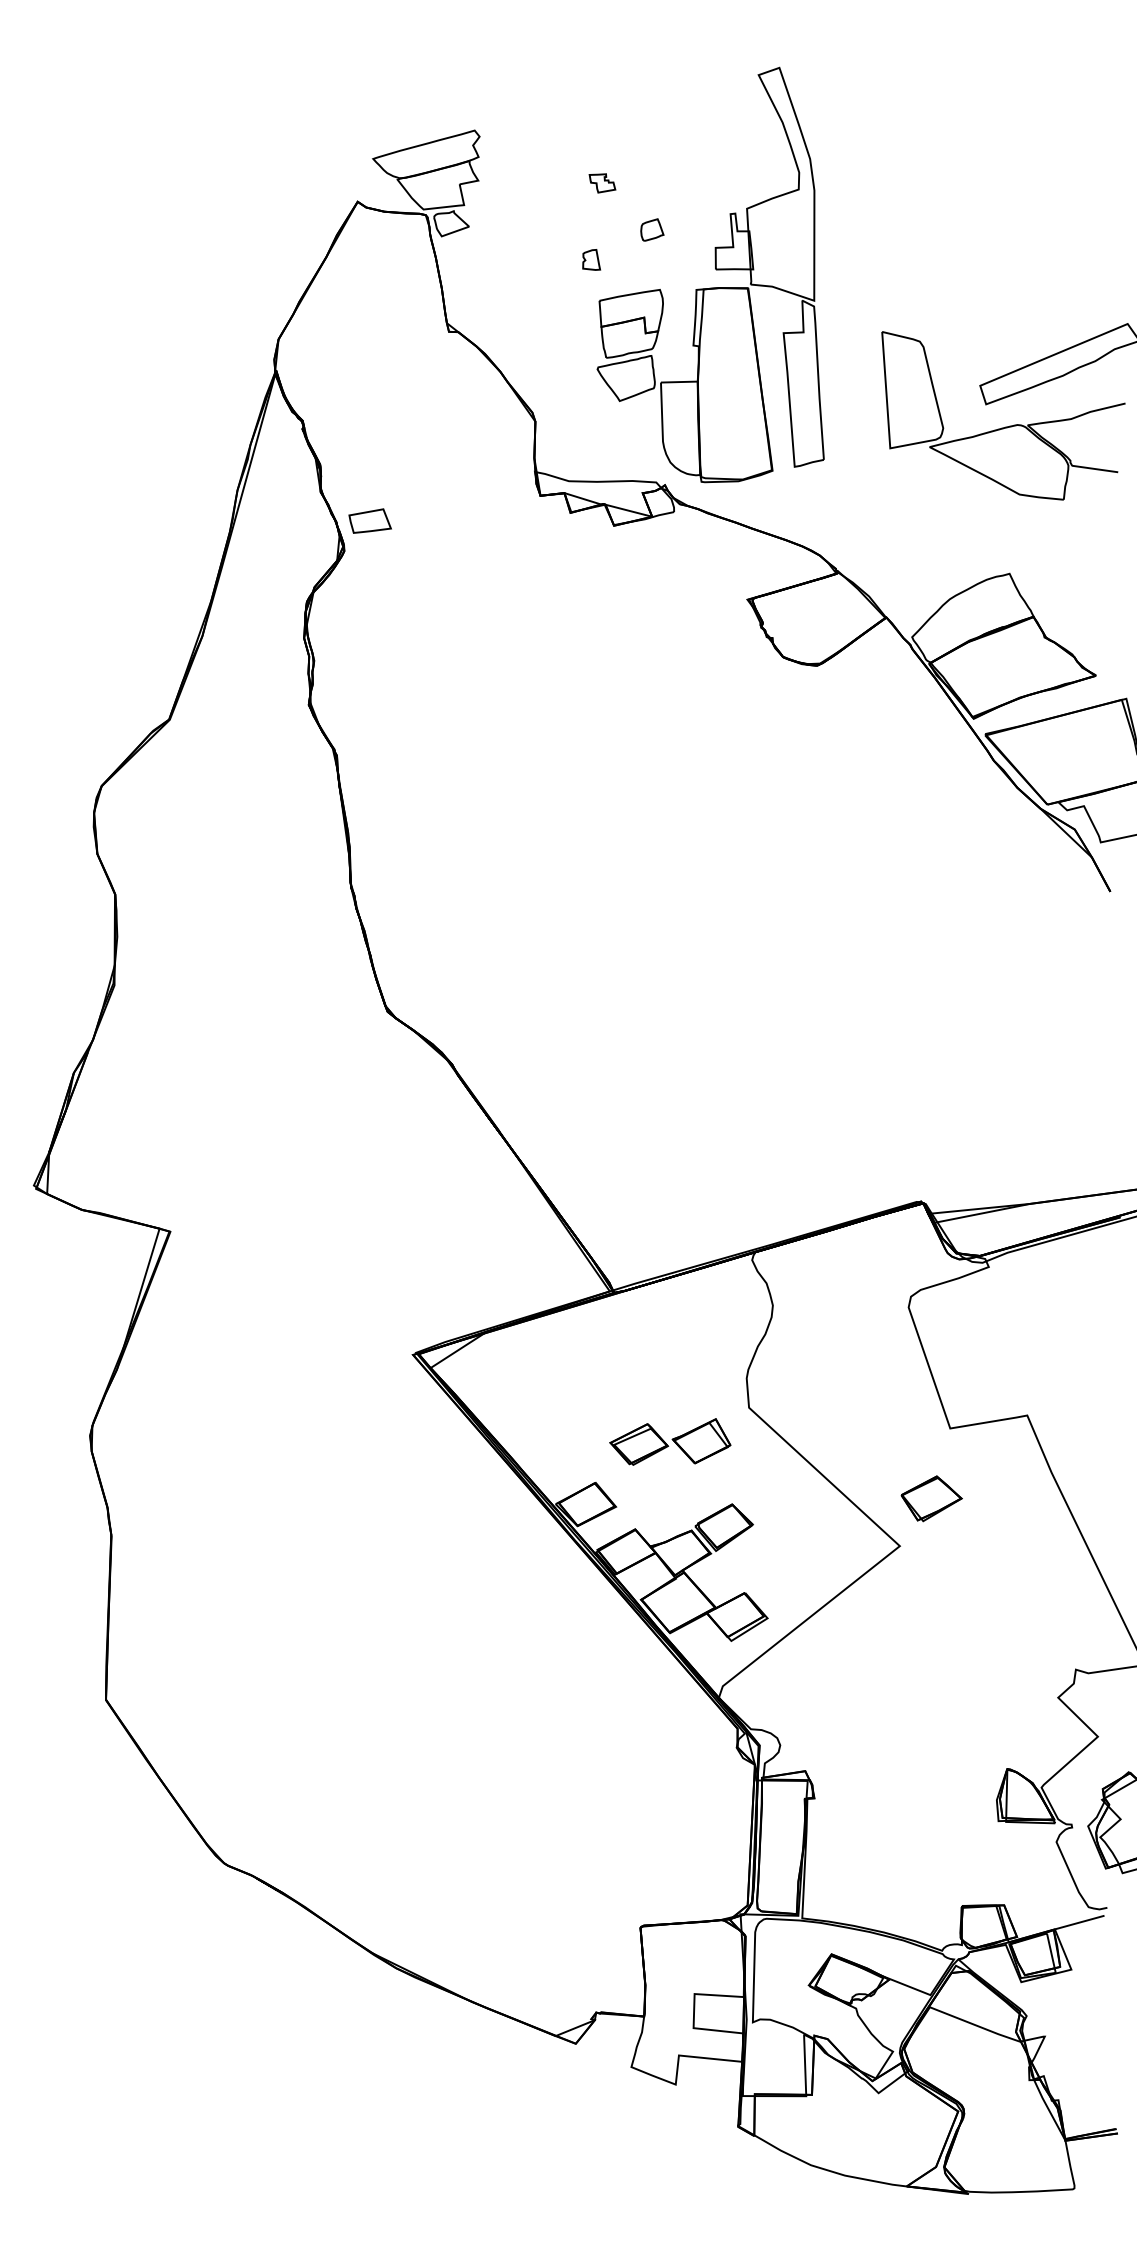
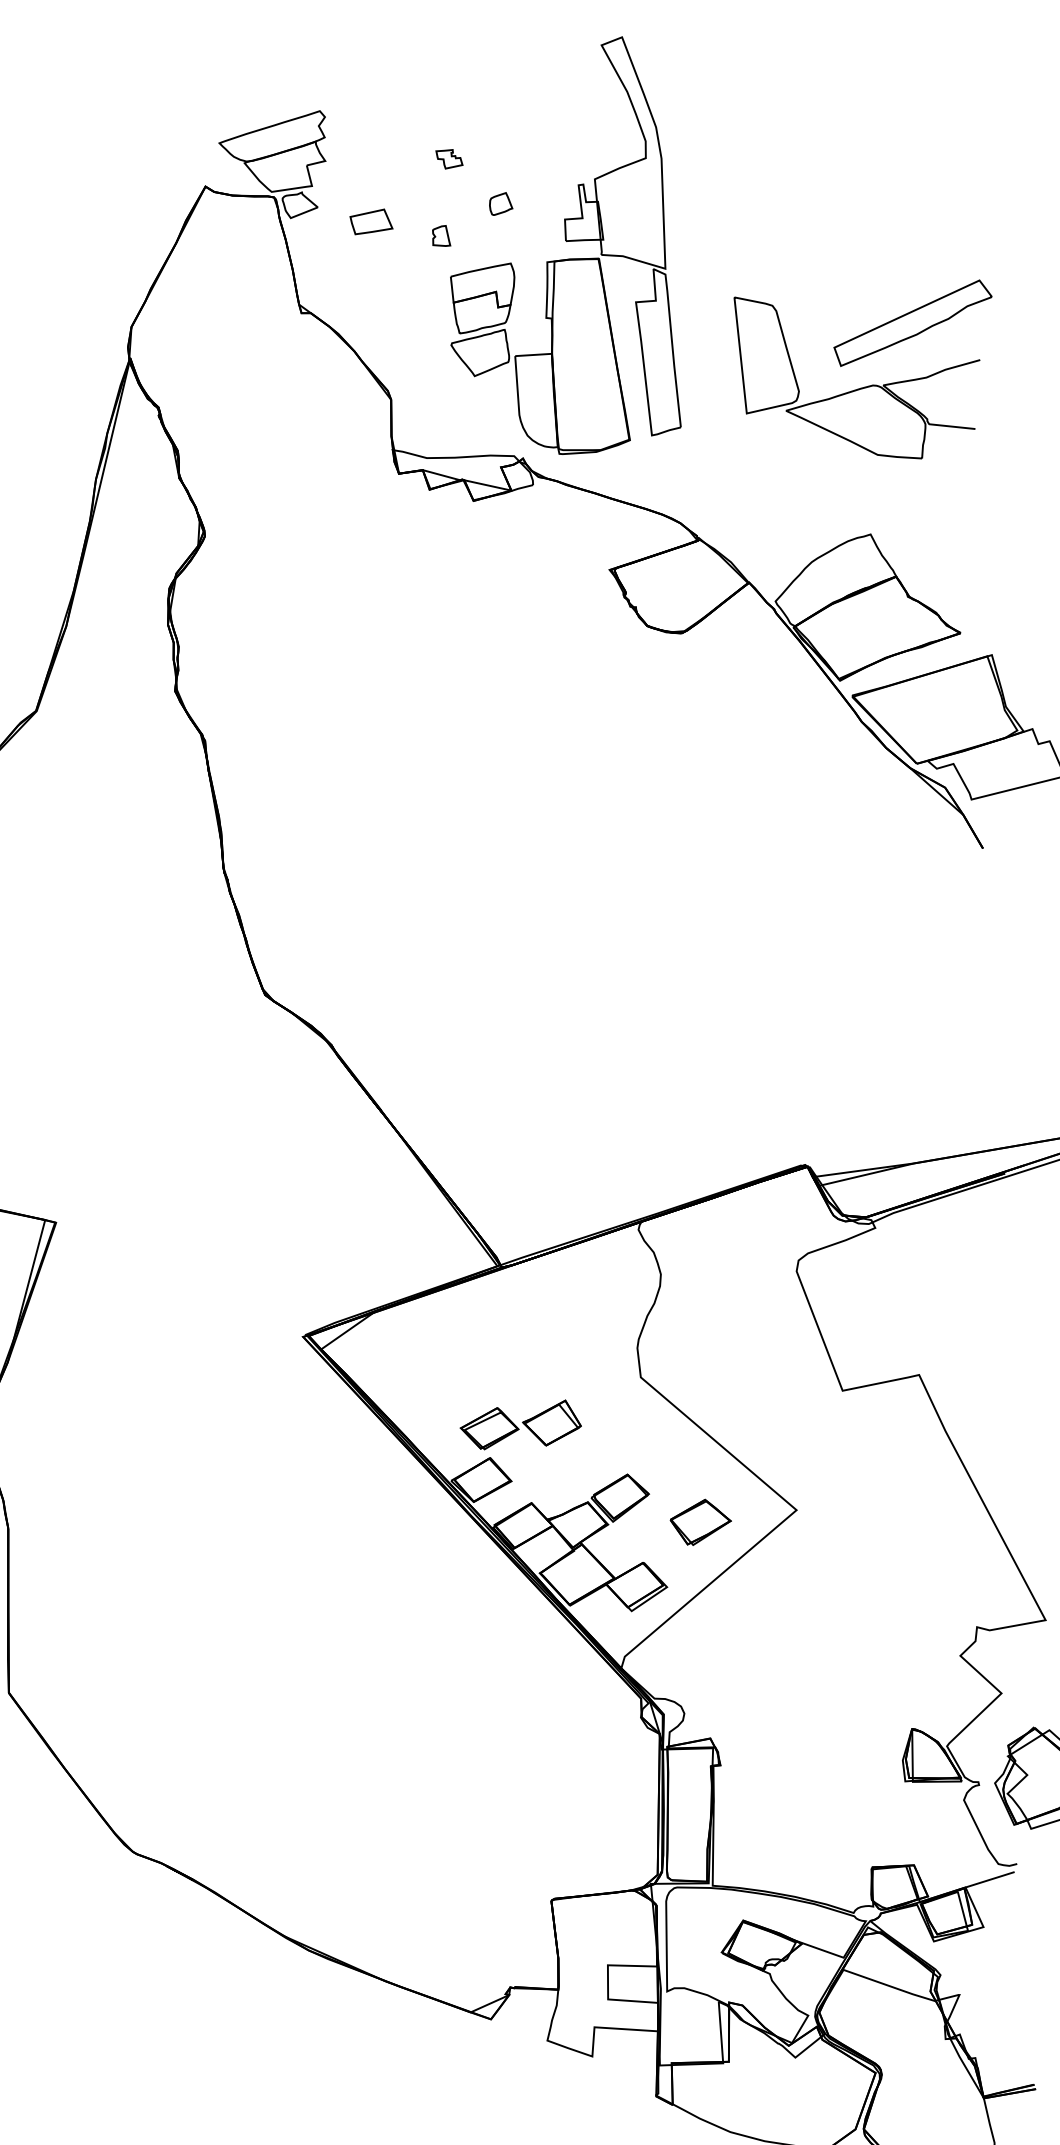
part: (369, 520) -> (370, 221), moved
part: (670, 1441) -> (520, 1424), moved
part: (931, 1498) -> (700, 1522), moved

